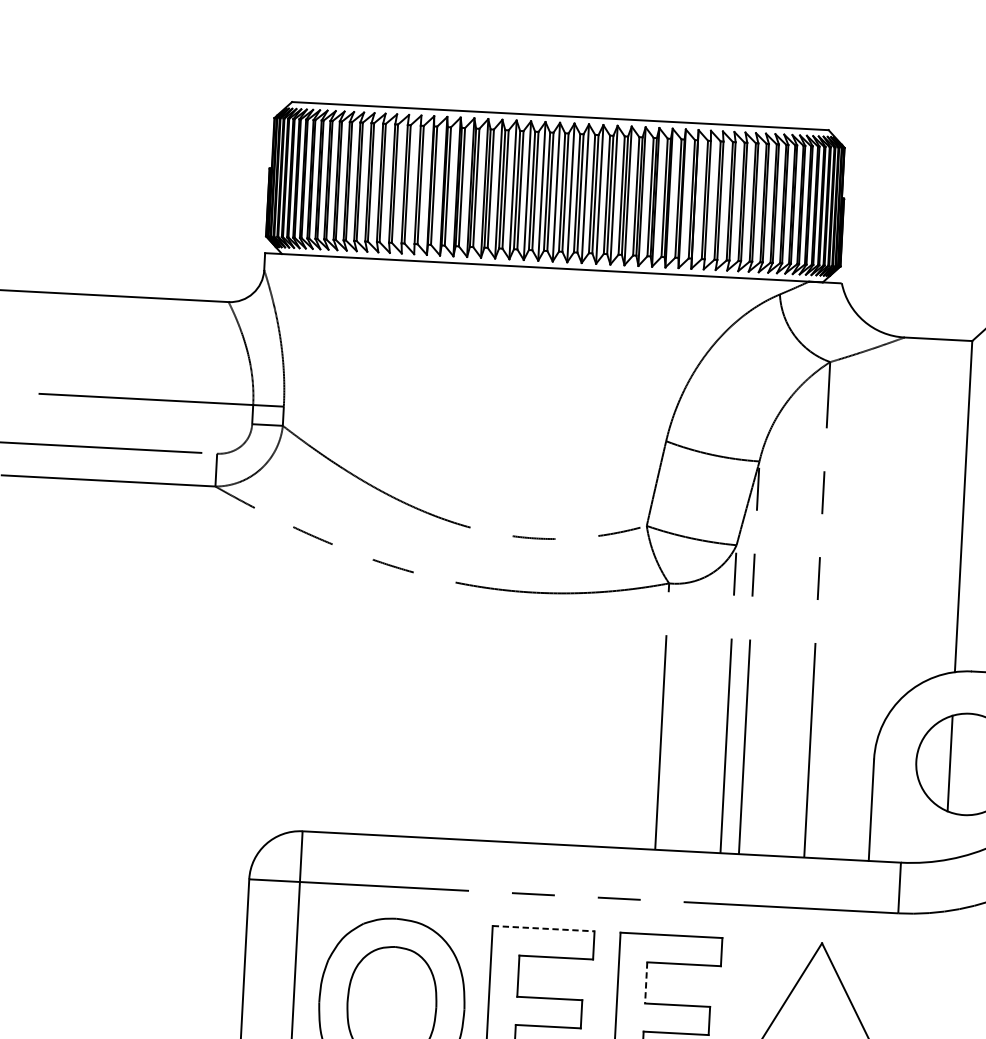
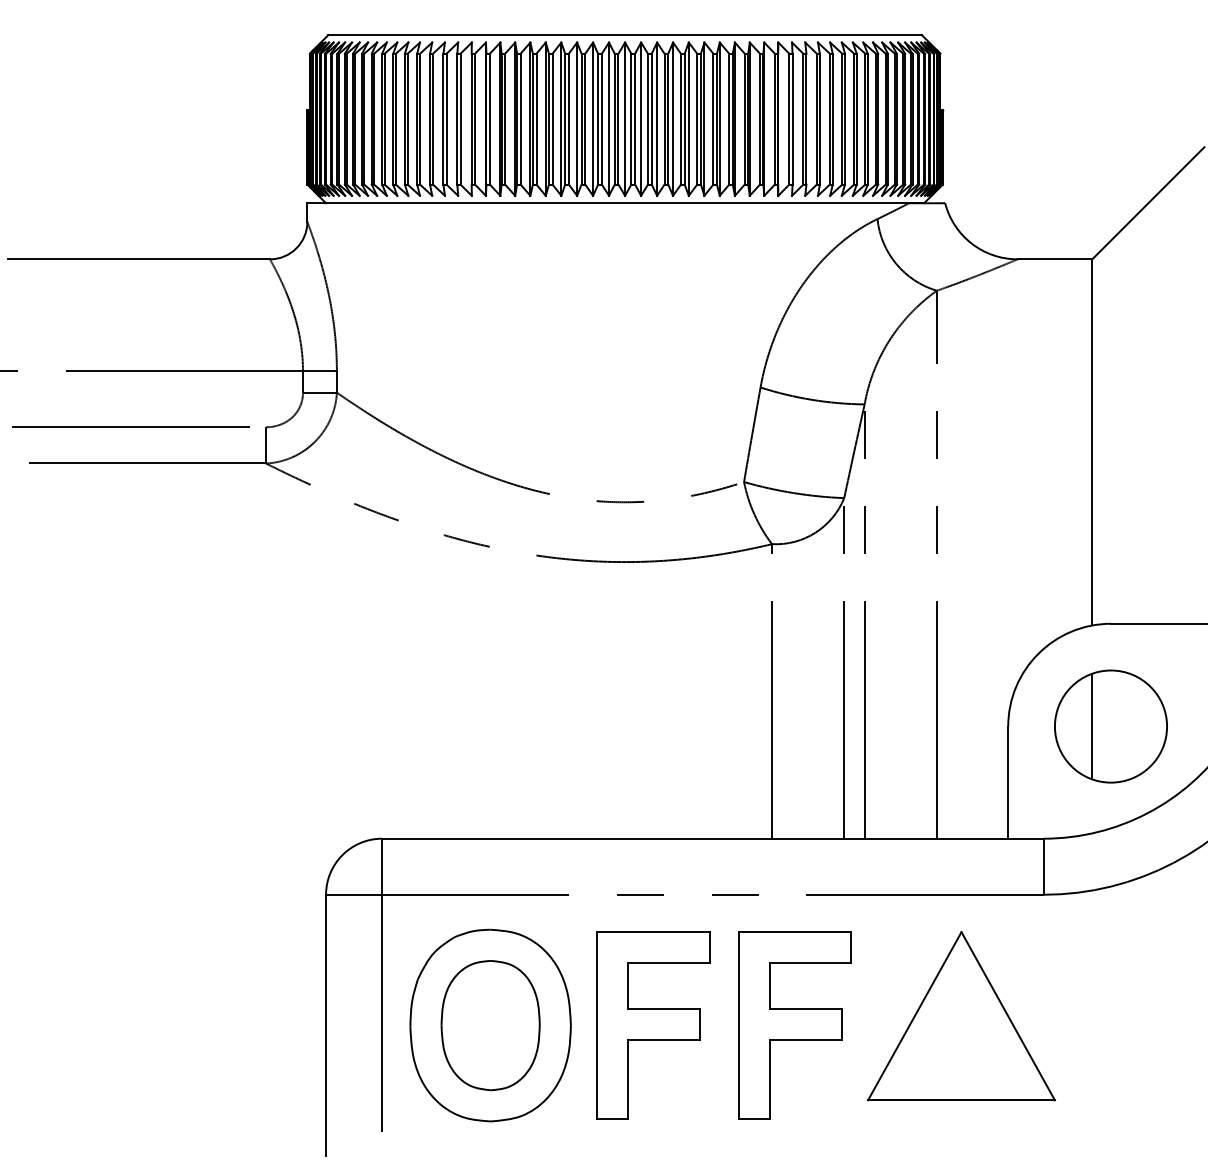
line: (544, 929) -> (654, 932), dashed -> solid
line: (645, 983) -> (769, 986), dashed -> solid

